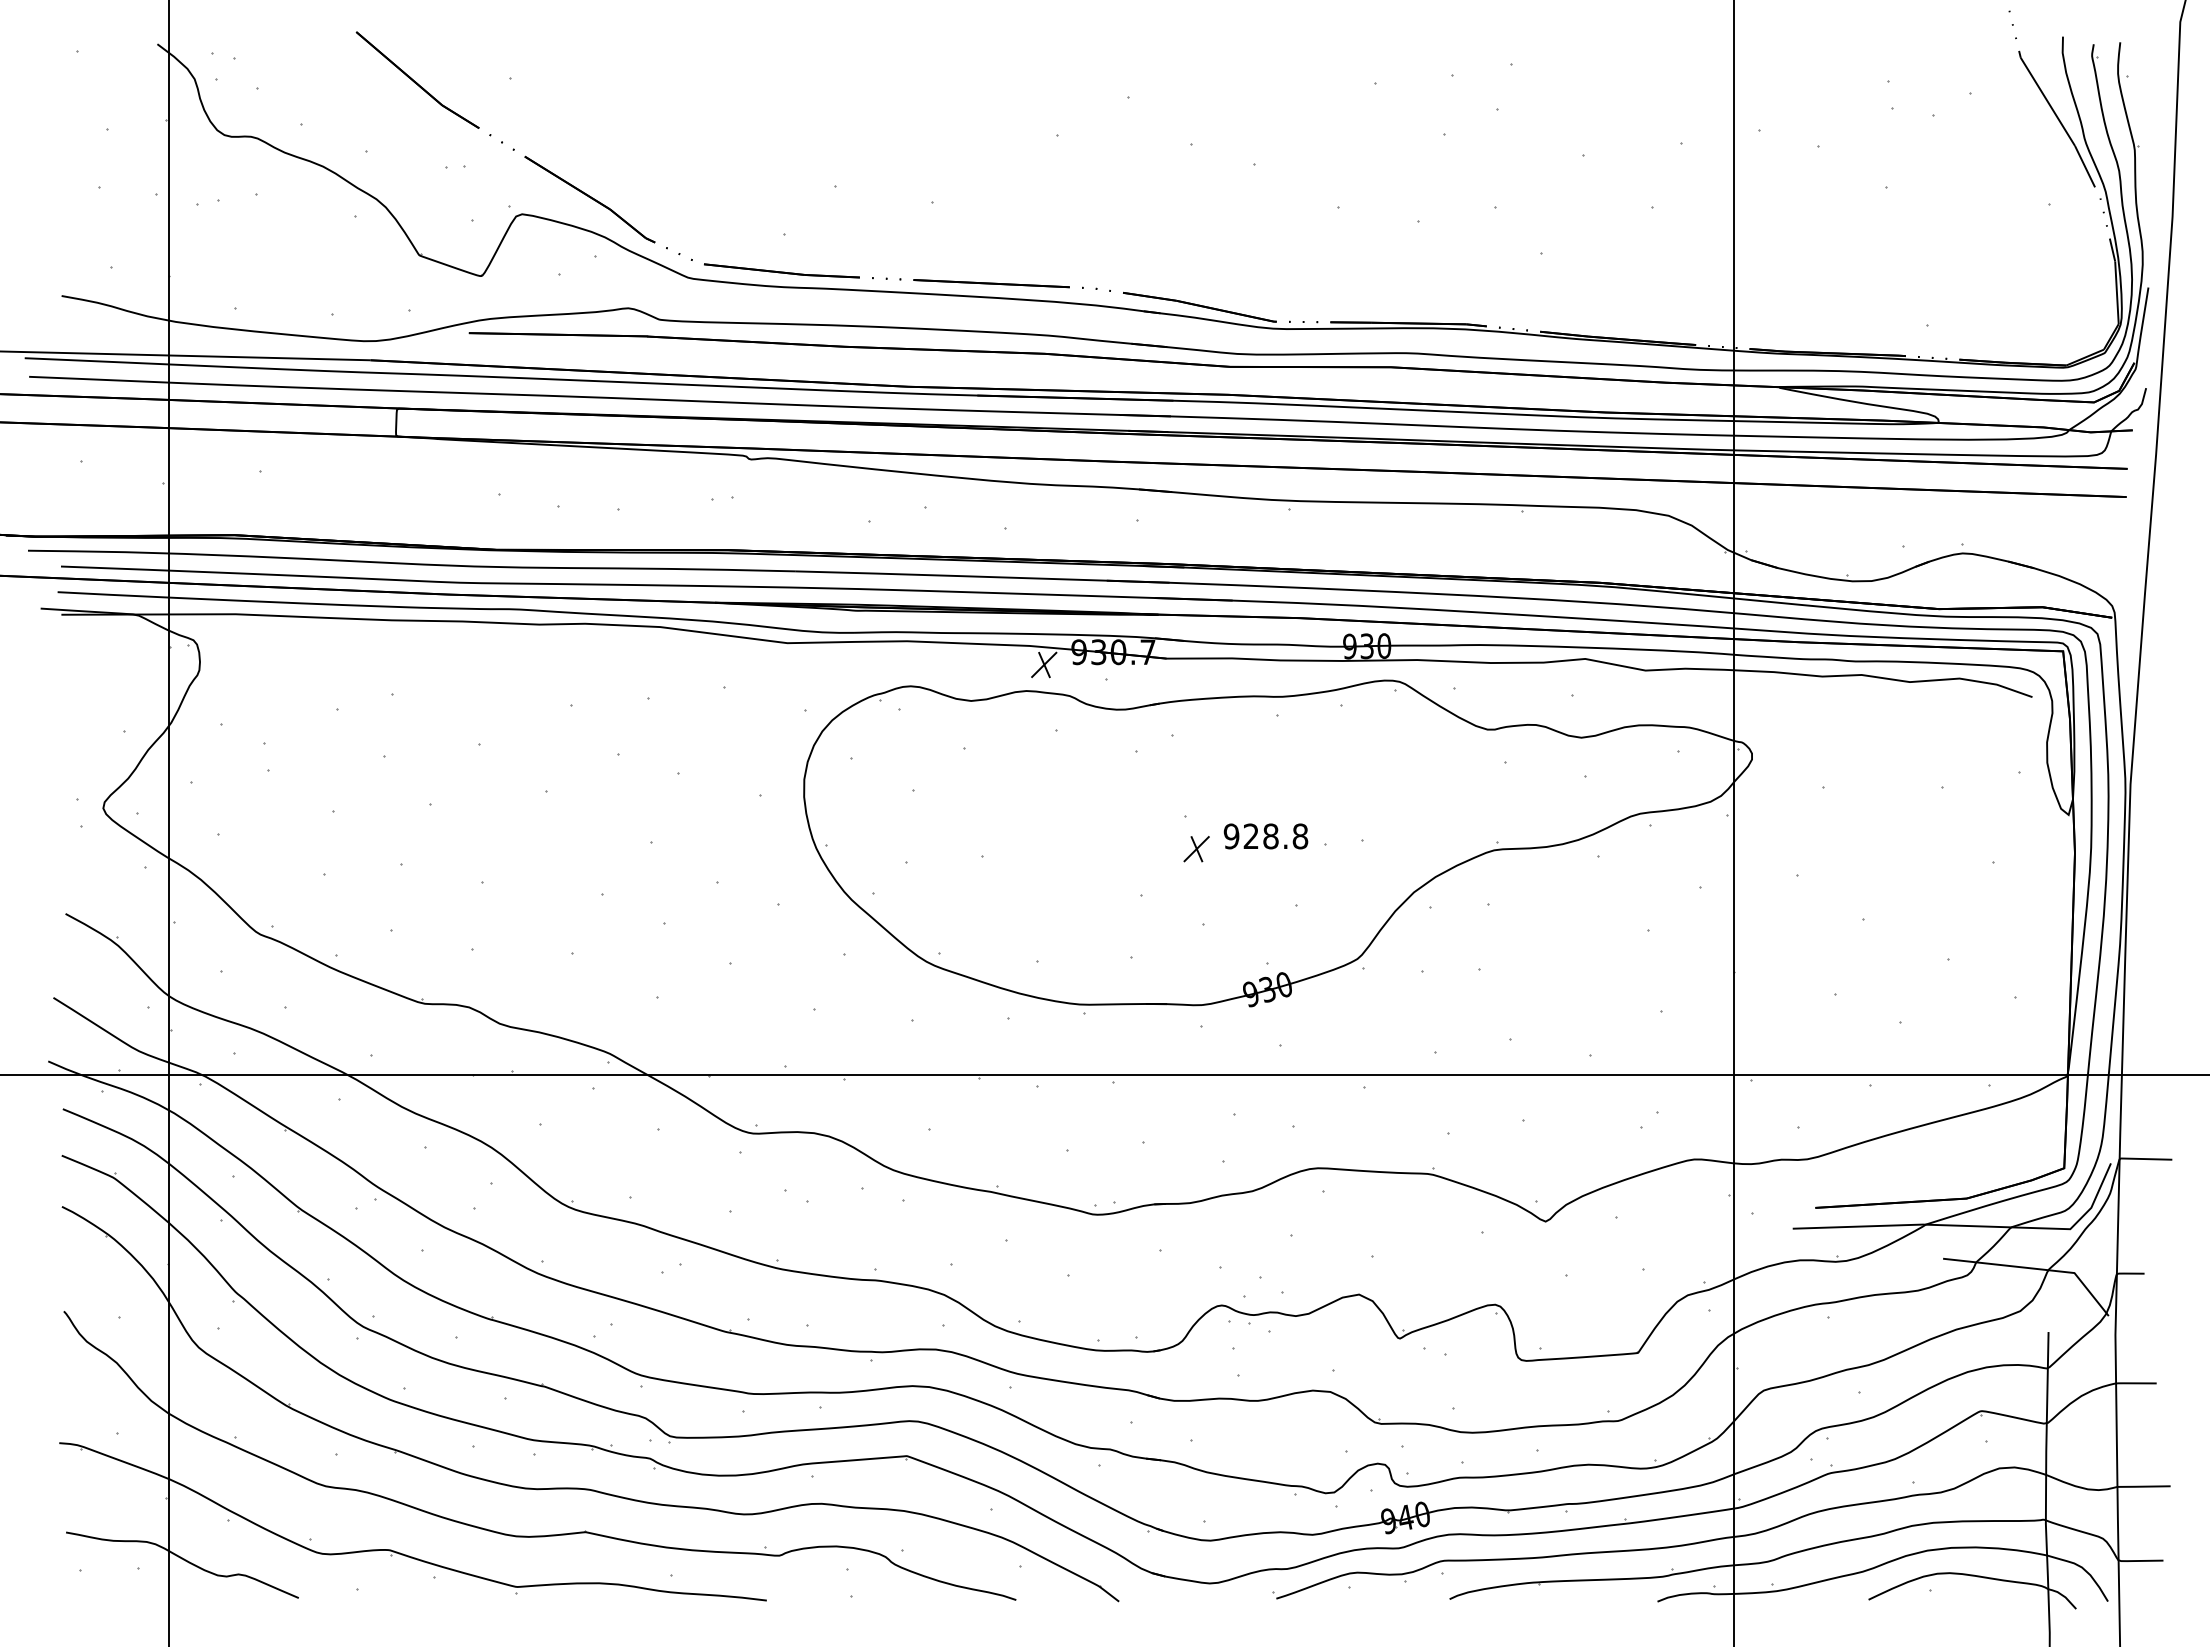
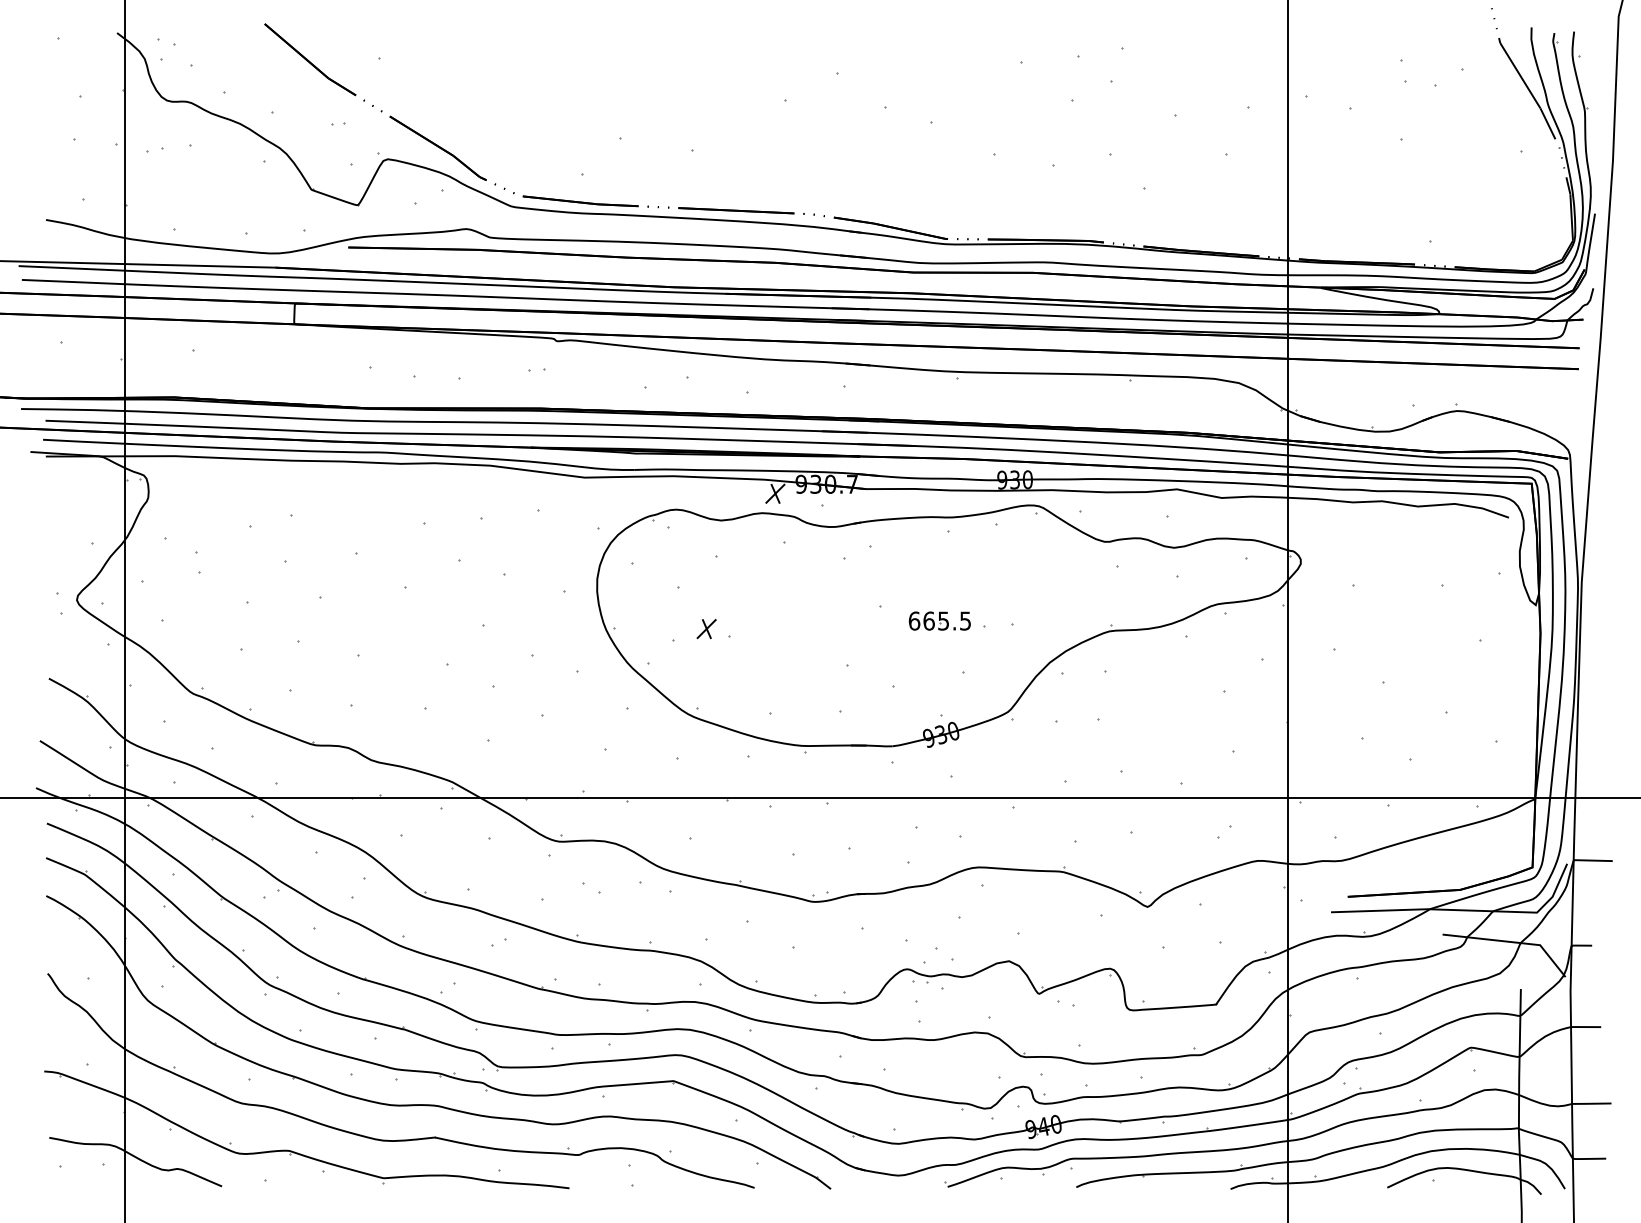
text: (1265, 836) -> (939, 621), 928.8 -> 665.5
part: (1196, 849) -> (706, 629), moved

